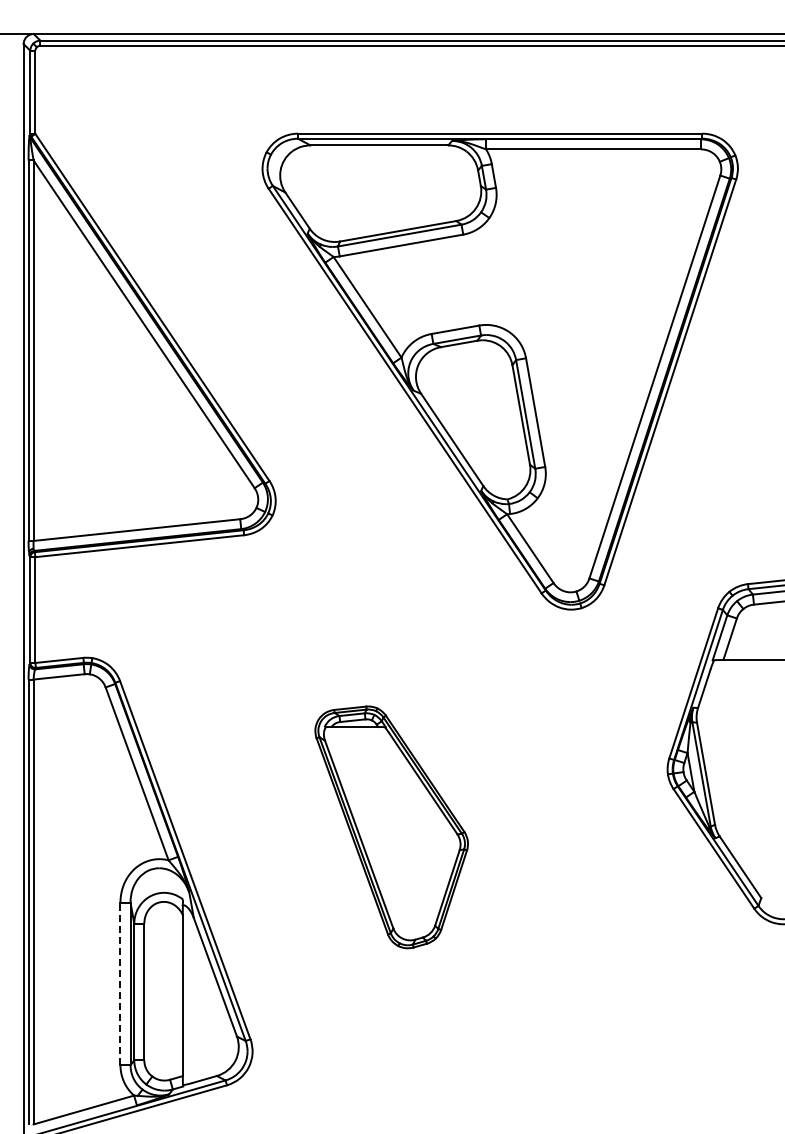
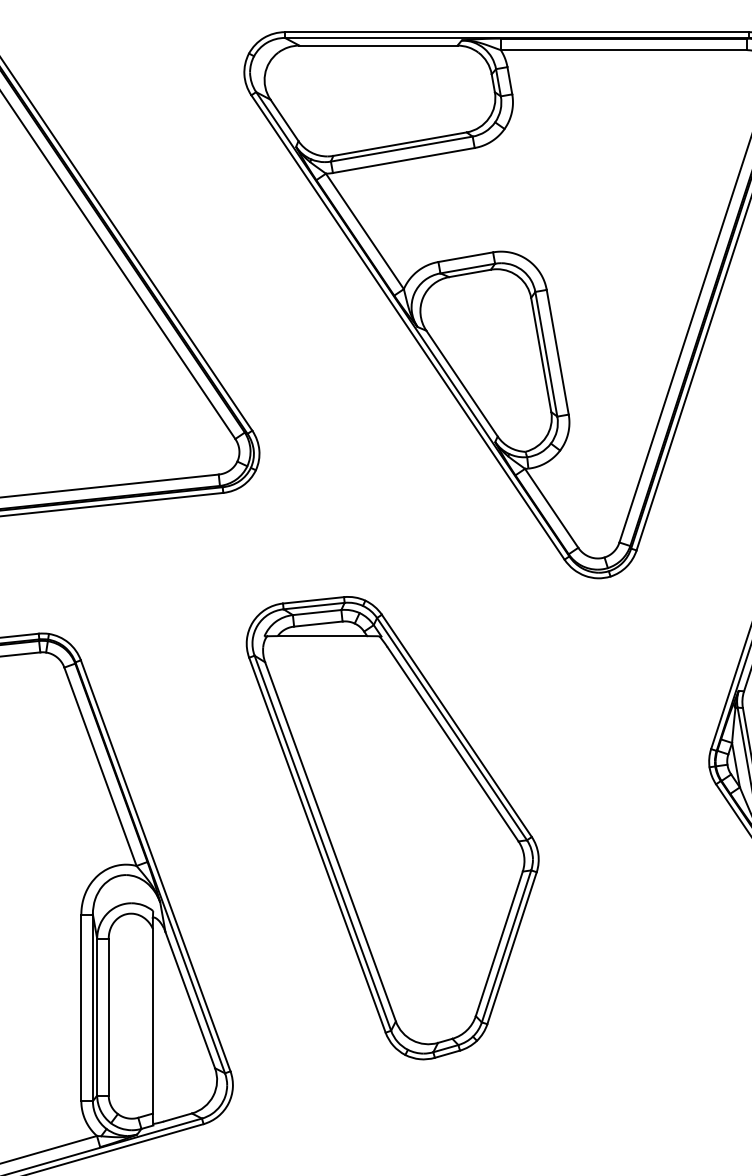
part: (391, 827) -> (392, 828), size x1.67
line: (120, 983) -> (81, 1007), dashed -> solid

